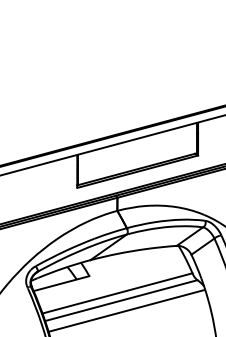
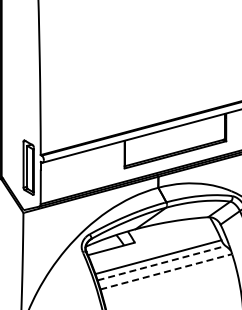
line: (122, 300) -> (162, 263), solid -> dashed
line: (127, 310) -> (166, 271), solid -> dashed

